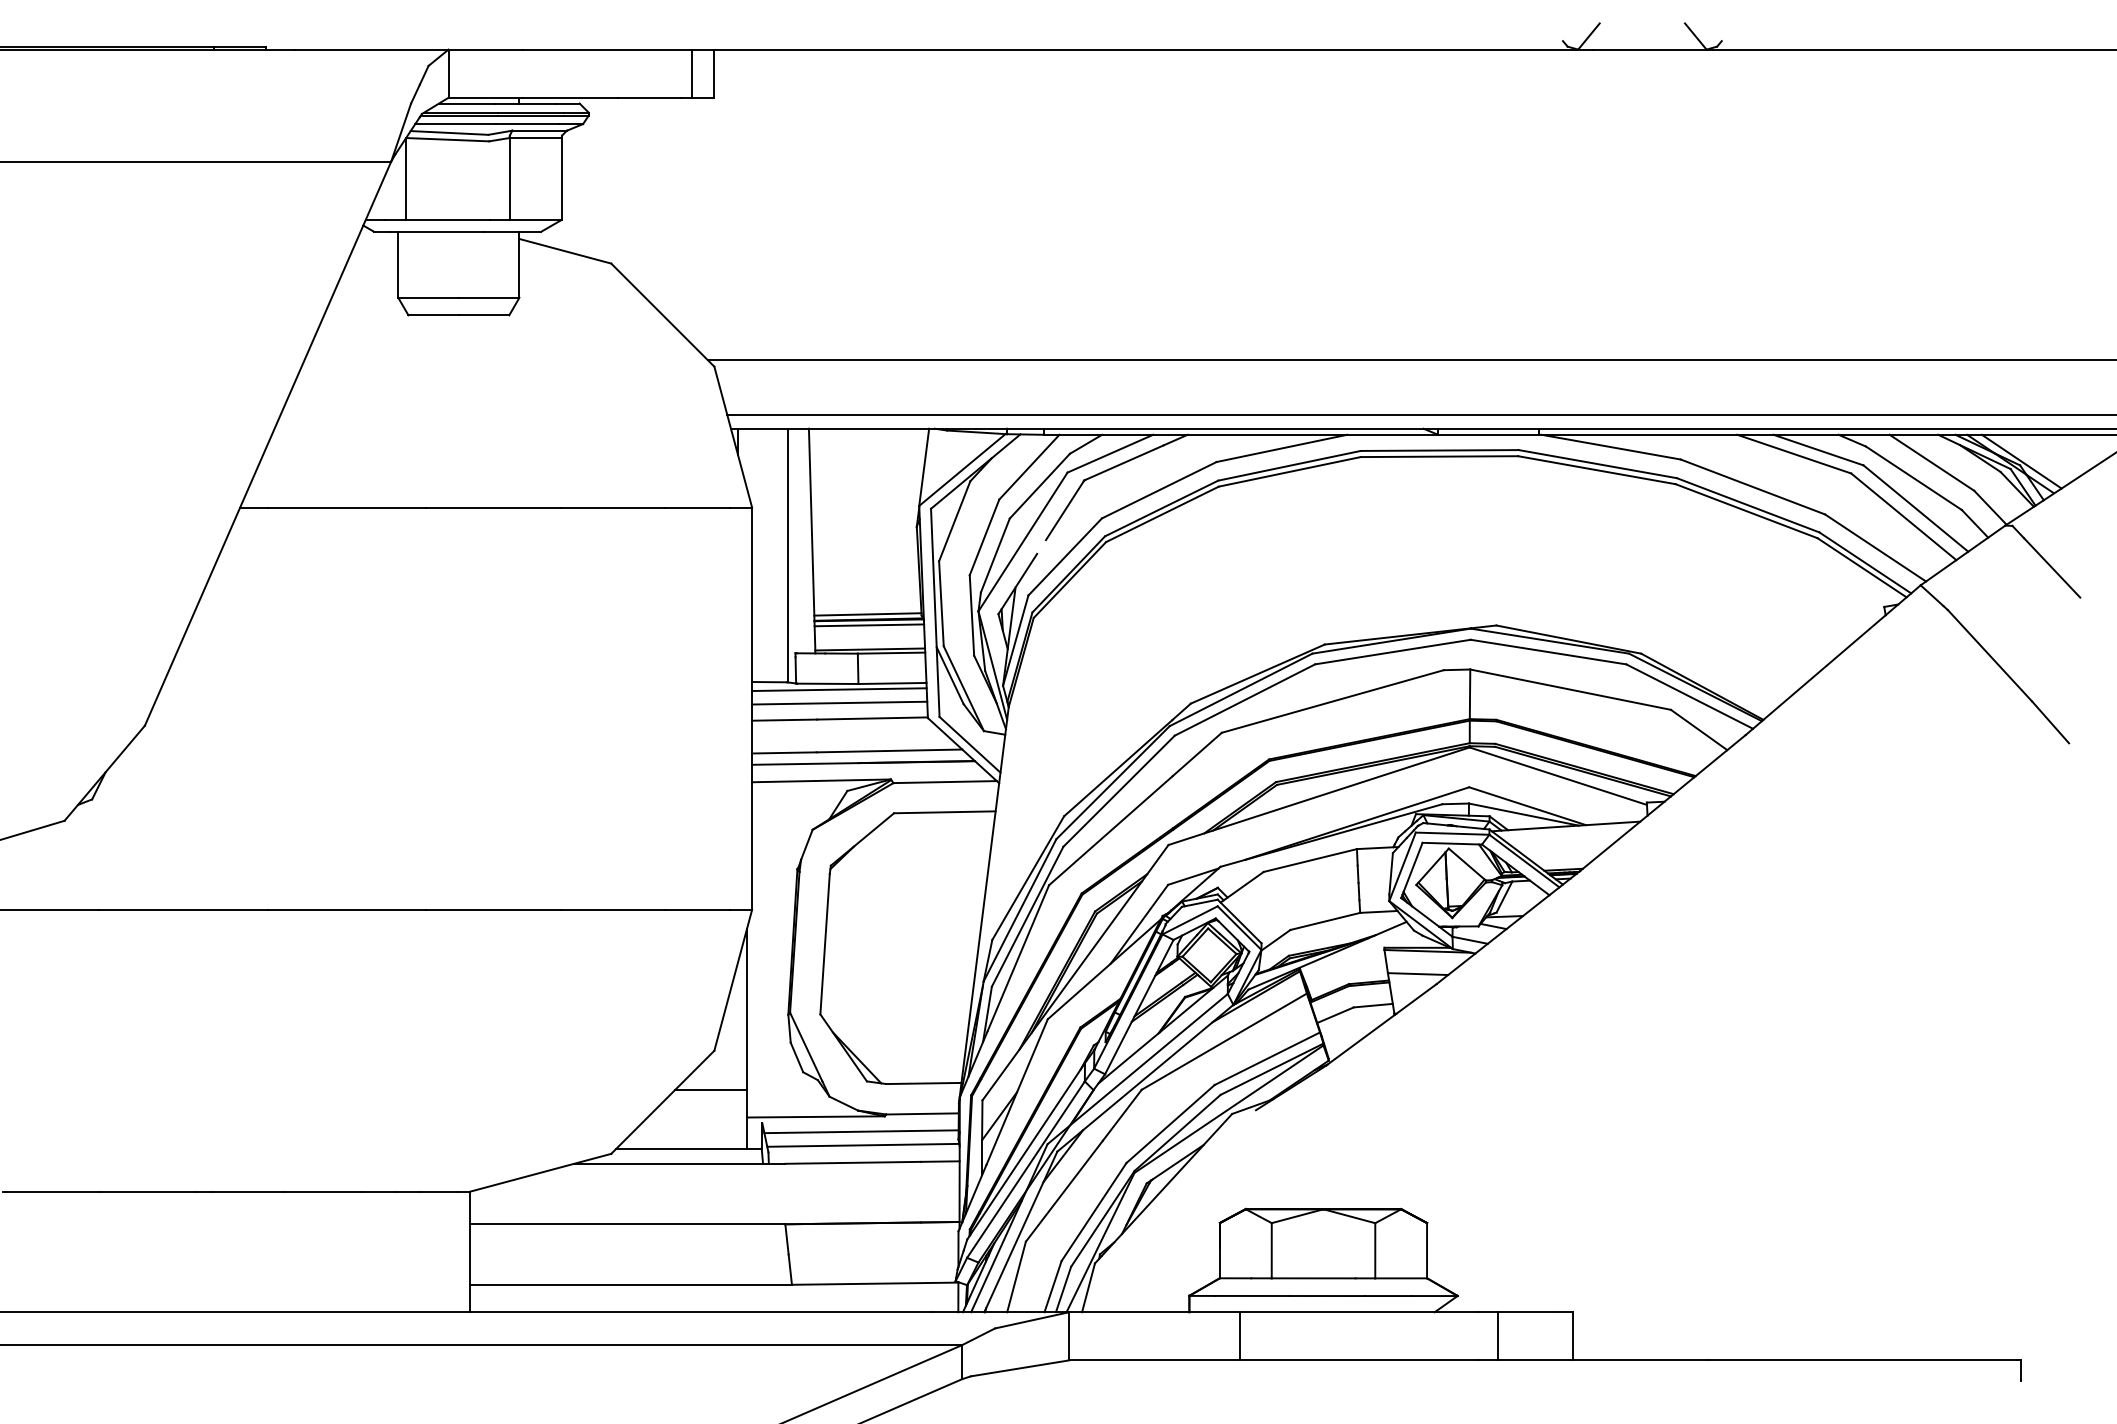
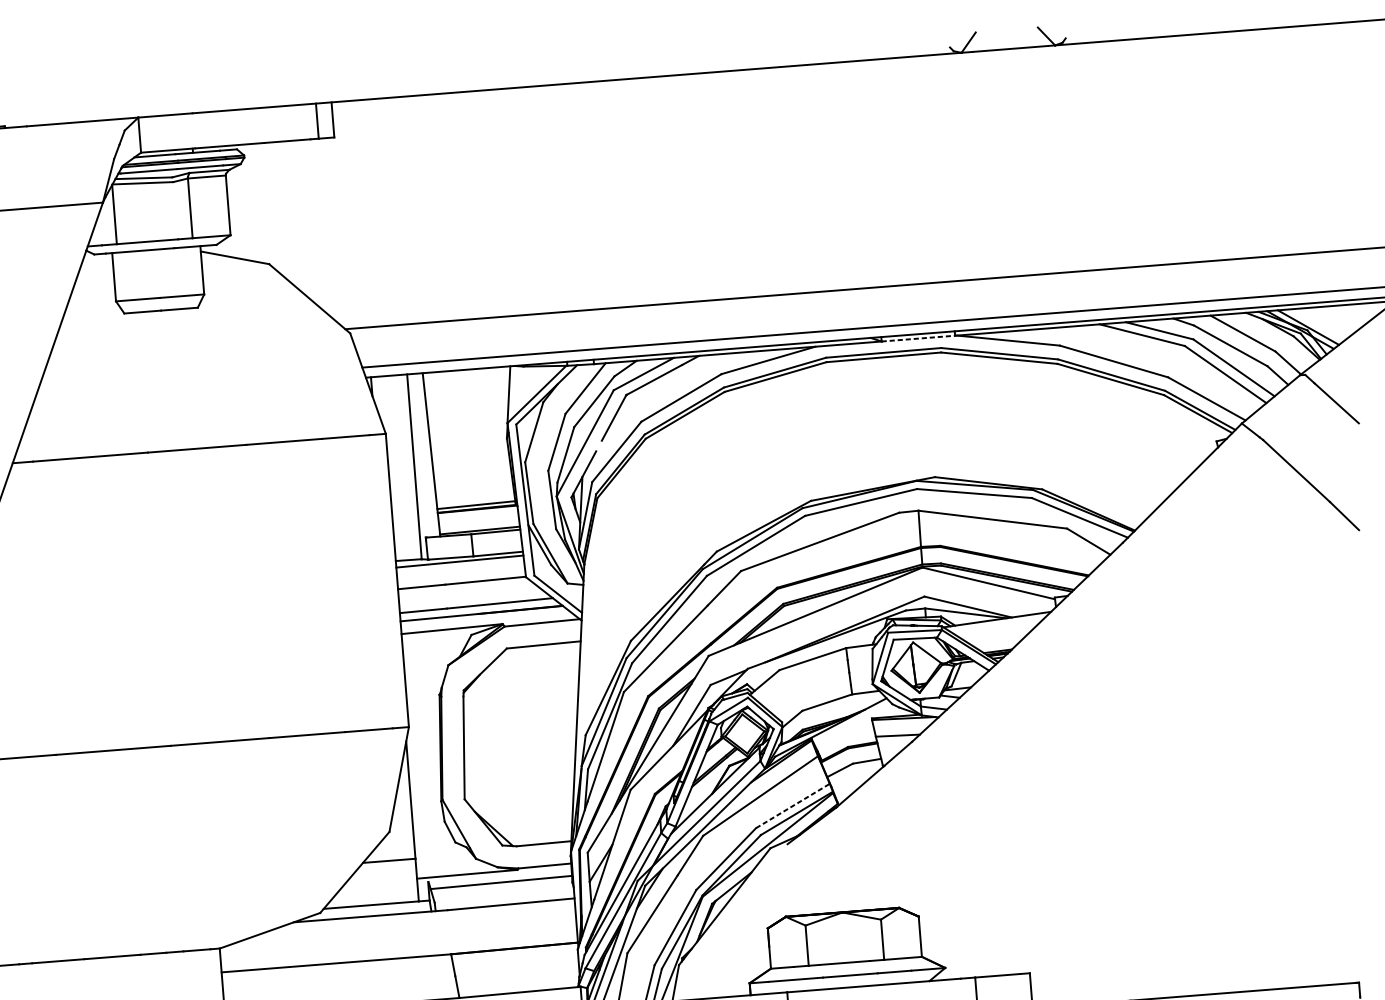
line: (1489, 434) -> (919, 338), solid -> dashed
line: (869, 625) -> (478, 513), removed
line: (839, 702) -> (460, 570), removed
line: (1267, 1058) -> (793, 805), solid -> dashed
line: (863, 1144) -> (503, 891), removed

